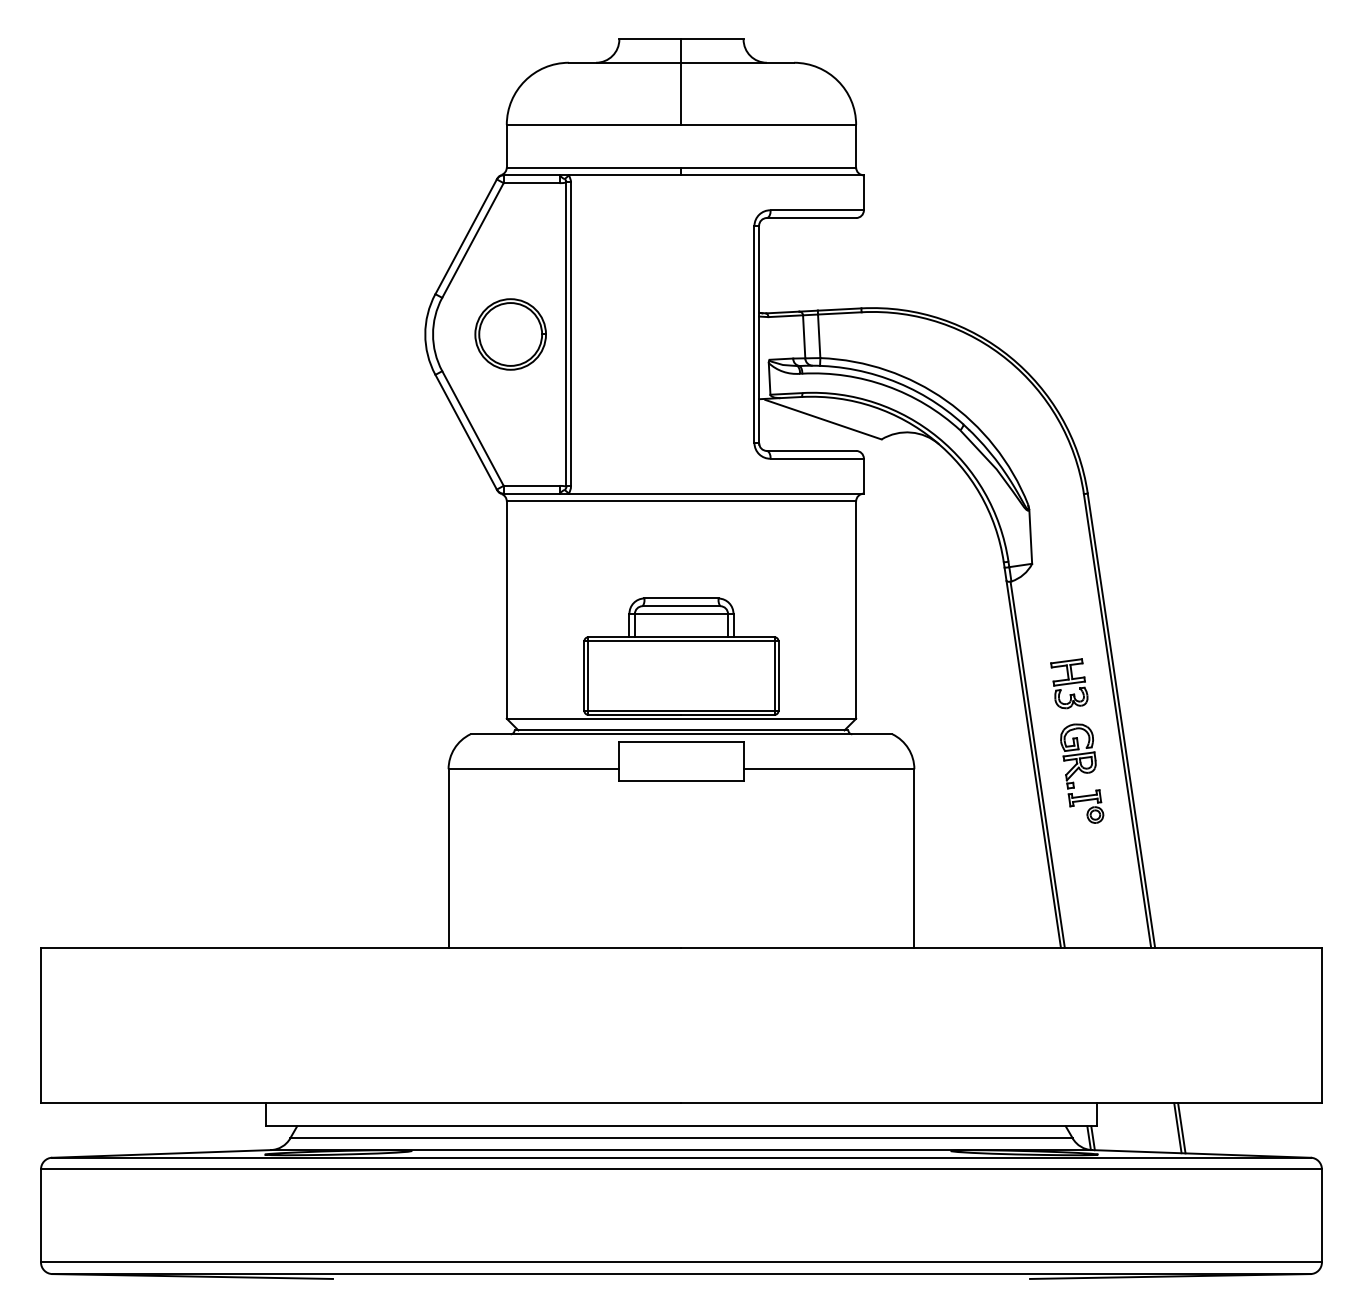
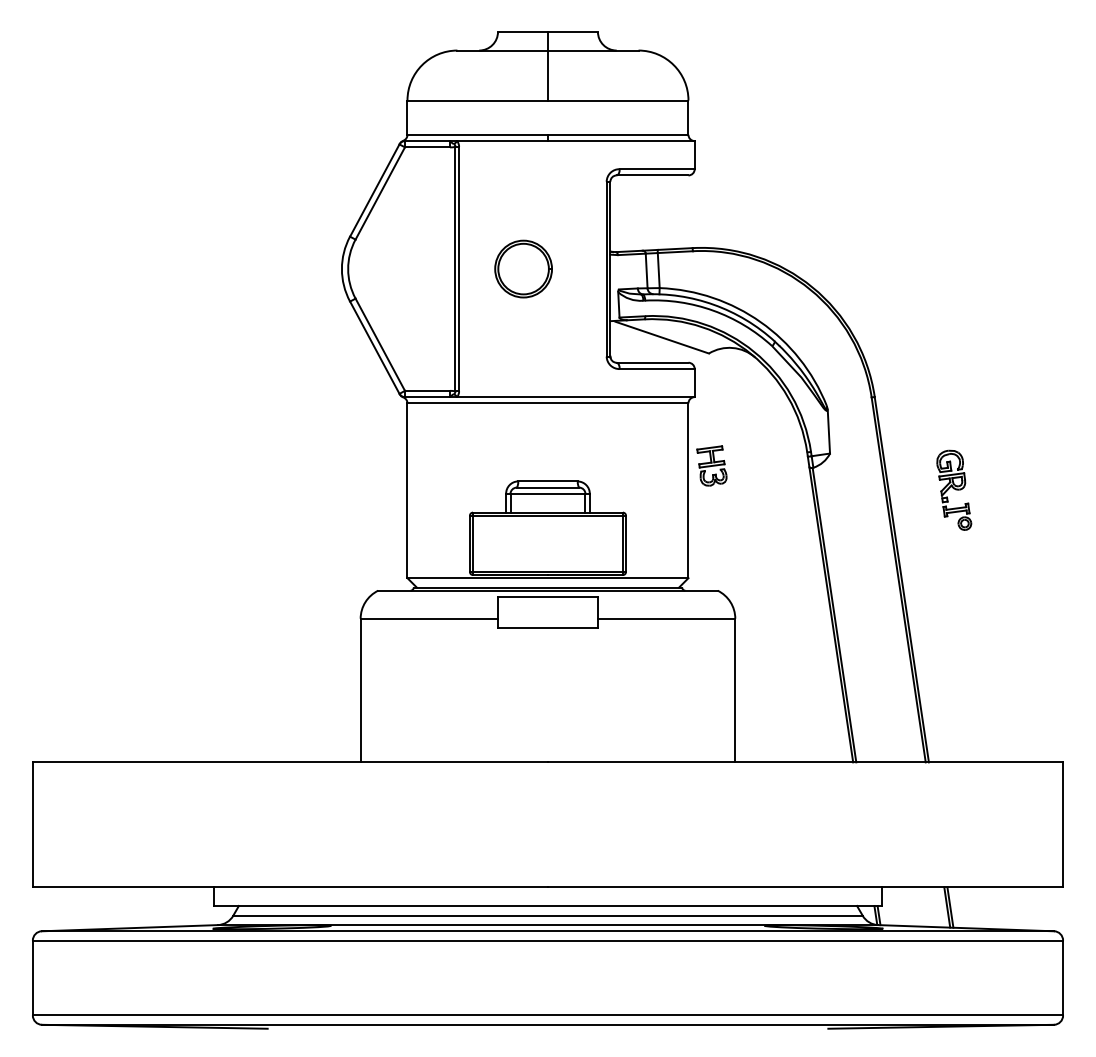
part: (510, 333) -> (523, 268), moved
part: (1068, 683) -> (711, 465), moved
part: (1082, 772) -> (954, 489), moved

